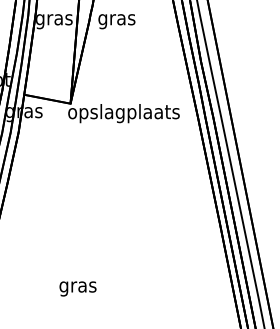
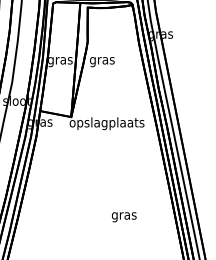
text: (78, 289) -> (124, 217), moved

